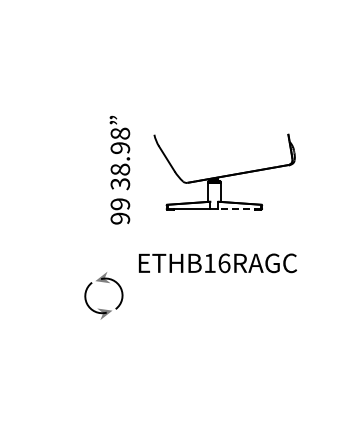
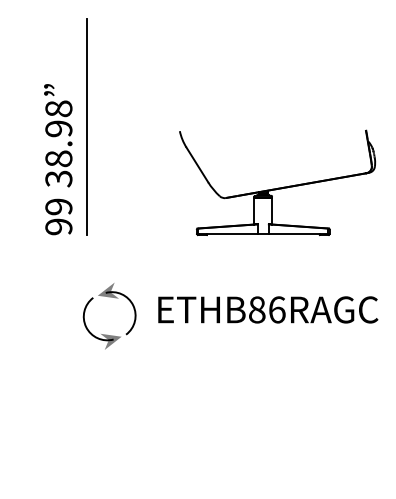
line: (87, 131) -> (86, 126), added
text: (119, 169) -> (57, 158), moved
line: (239, 209) -> (298, 235), dashed -> solid
text: (209, 263) -> (256, 310), ETHB16RAGC -> ETHB86RAGC
part: (103, 282) -> (109, 297), moved

